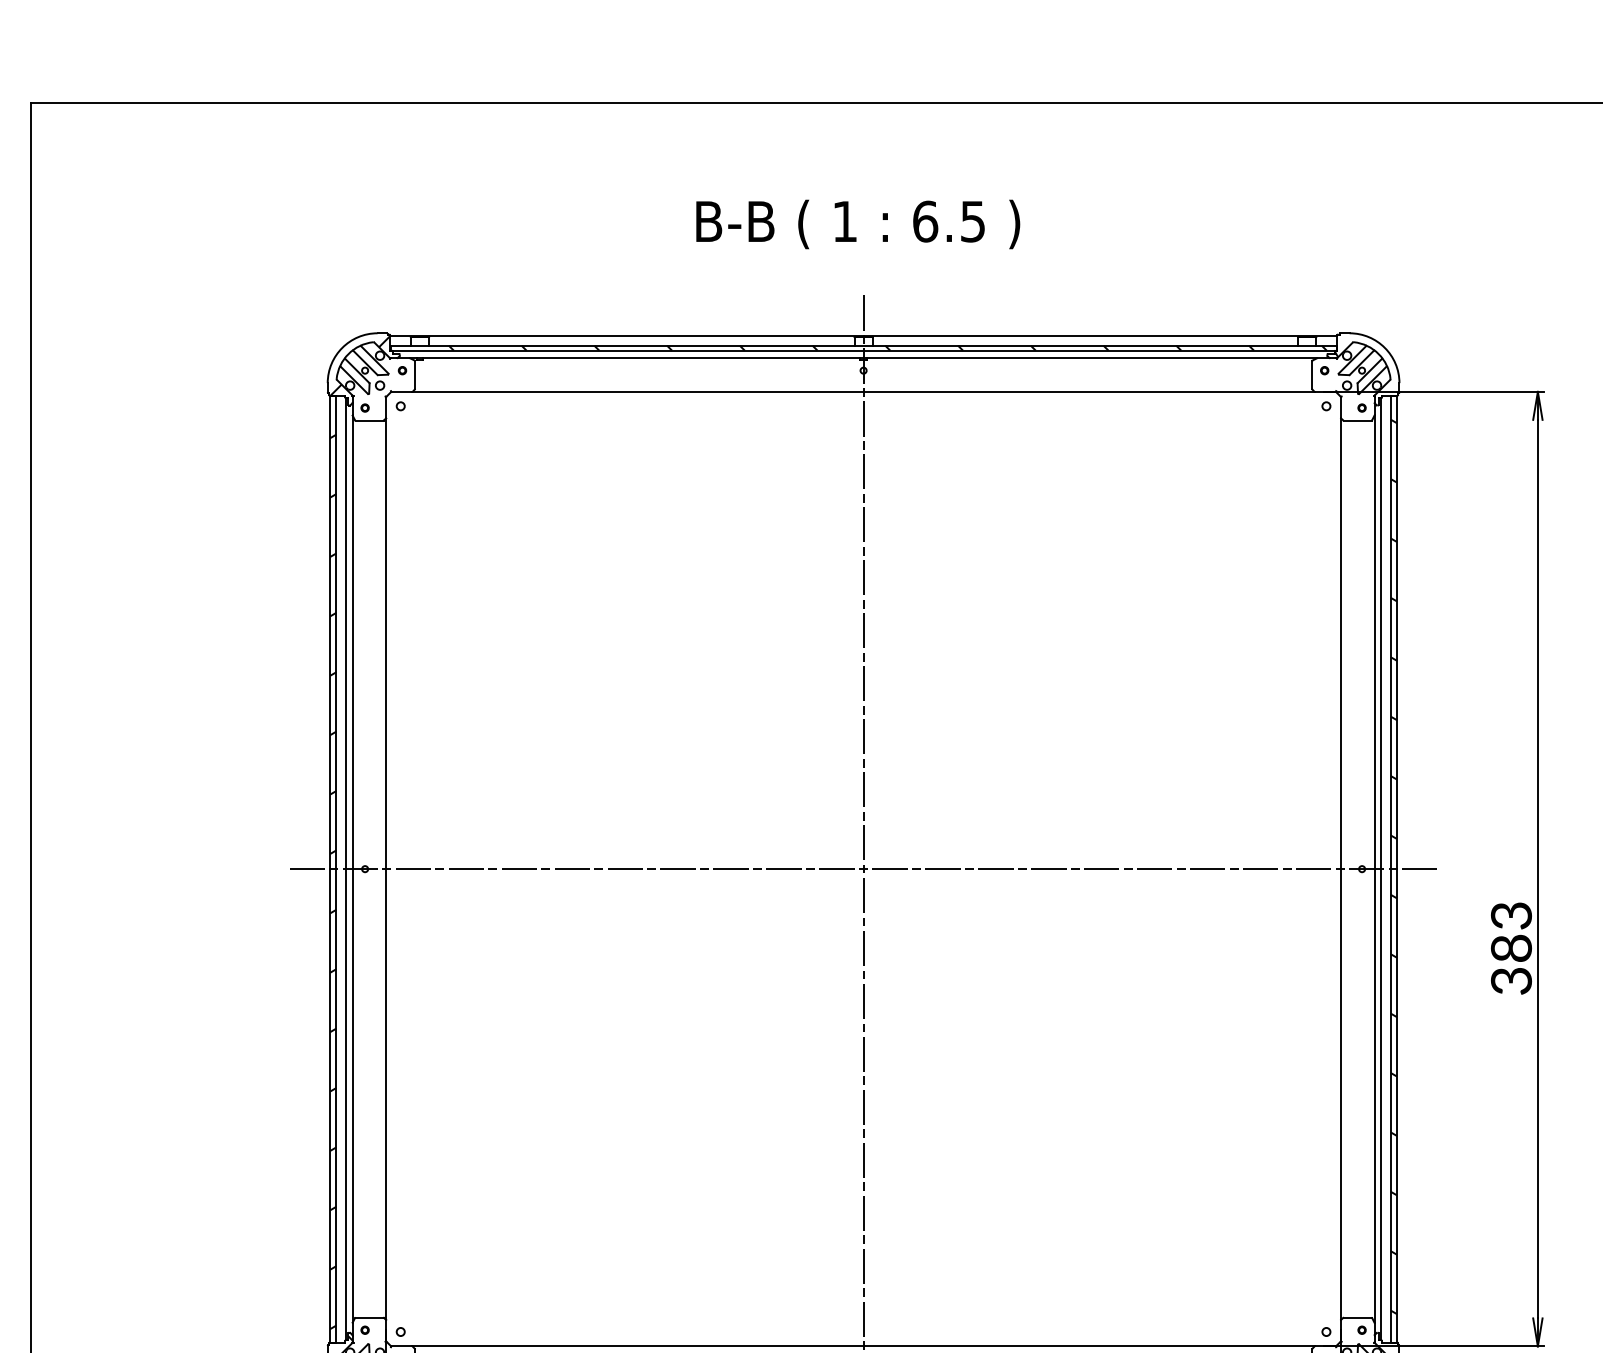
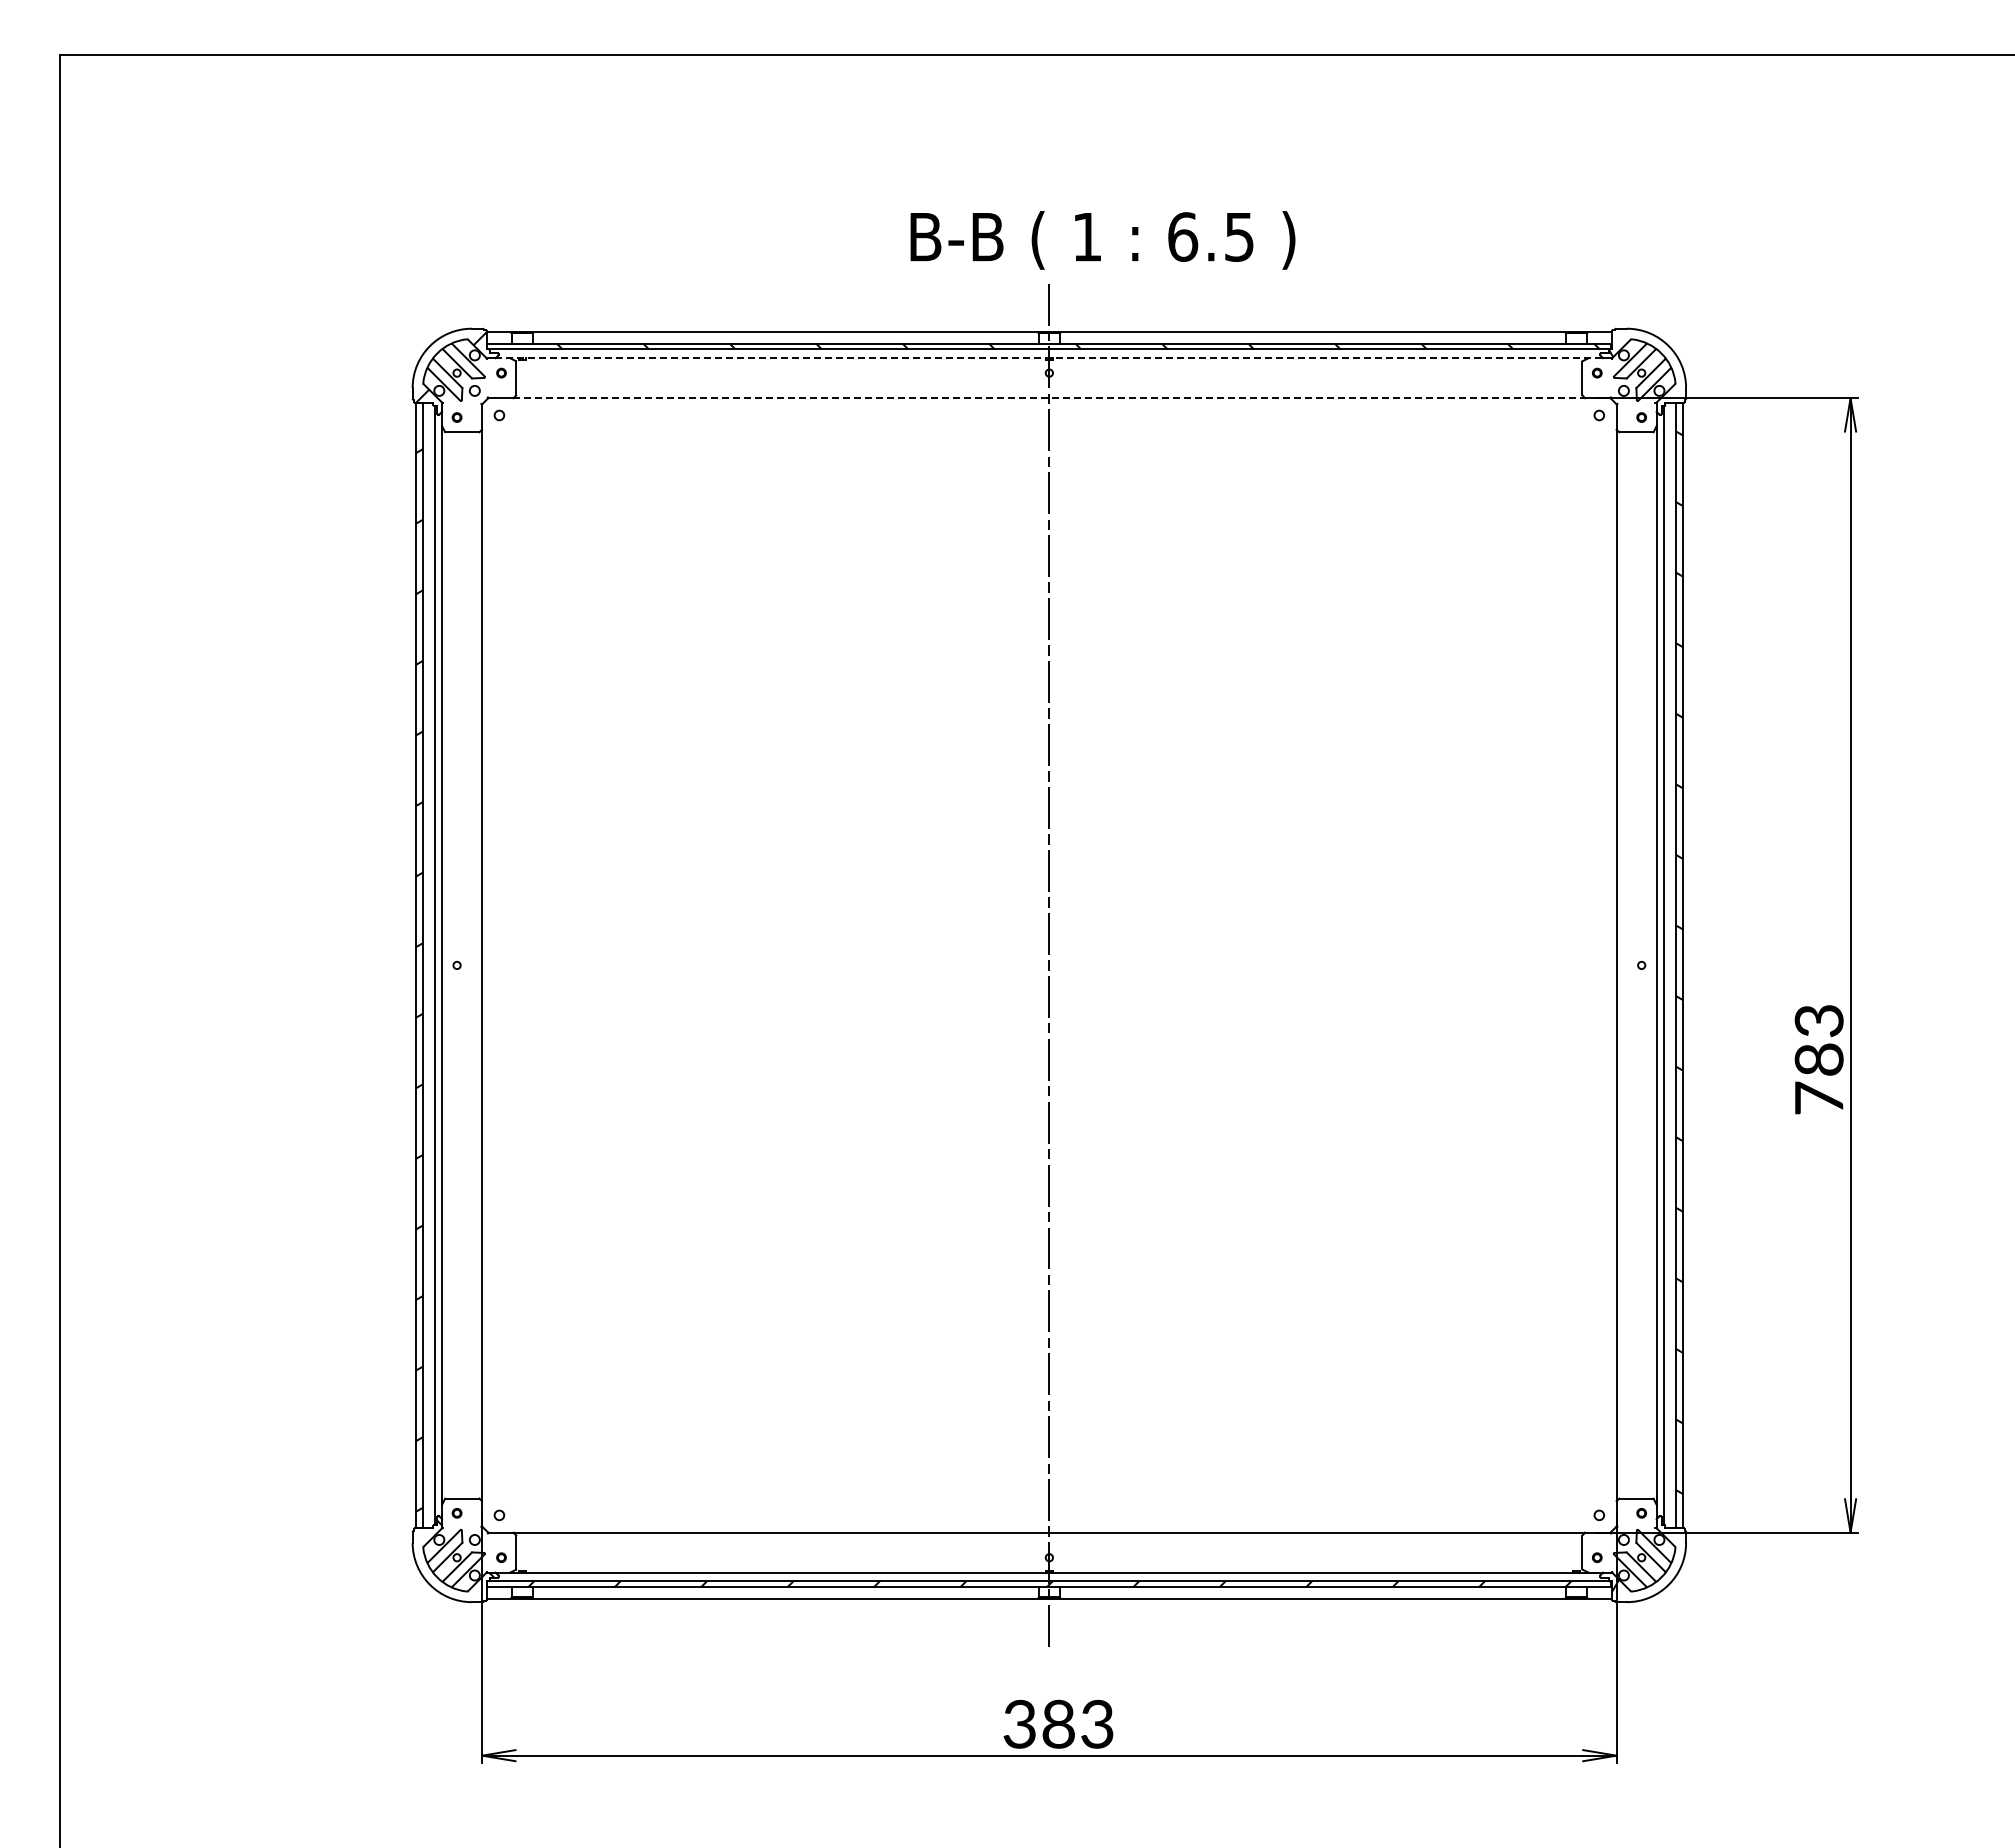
text: (857, 224) -> (1102, 240), moved
line: (863, 358) -> (1049, 358), solid -> dashed
line: (863, 392) -> (1049, 398), solid -> dashed
line: (863, 869) -> (1049, 965), removed
text: (1510, 980) -> (1818, 1097), 383 -> 783

